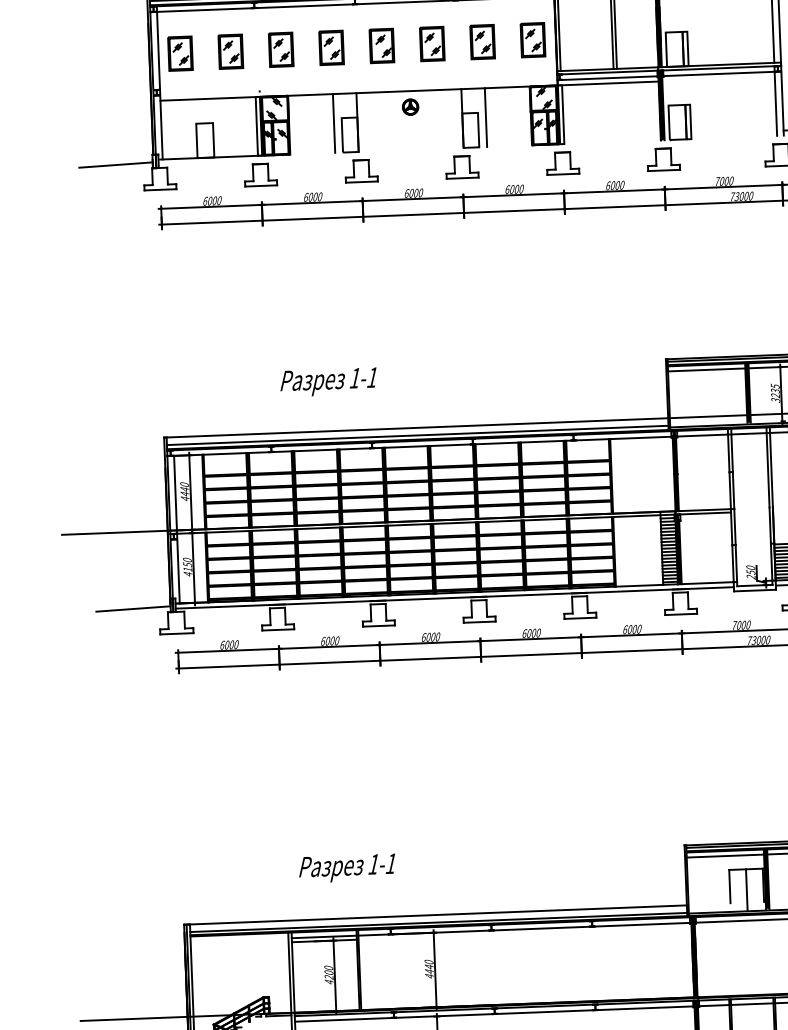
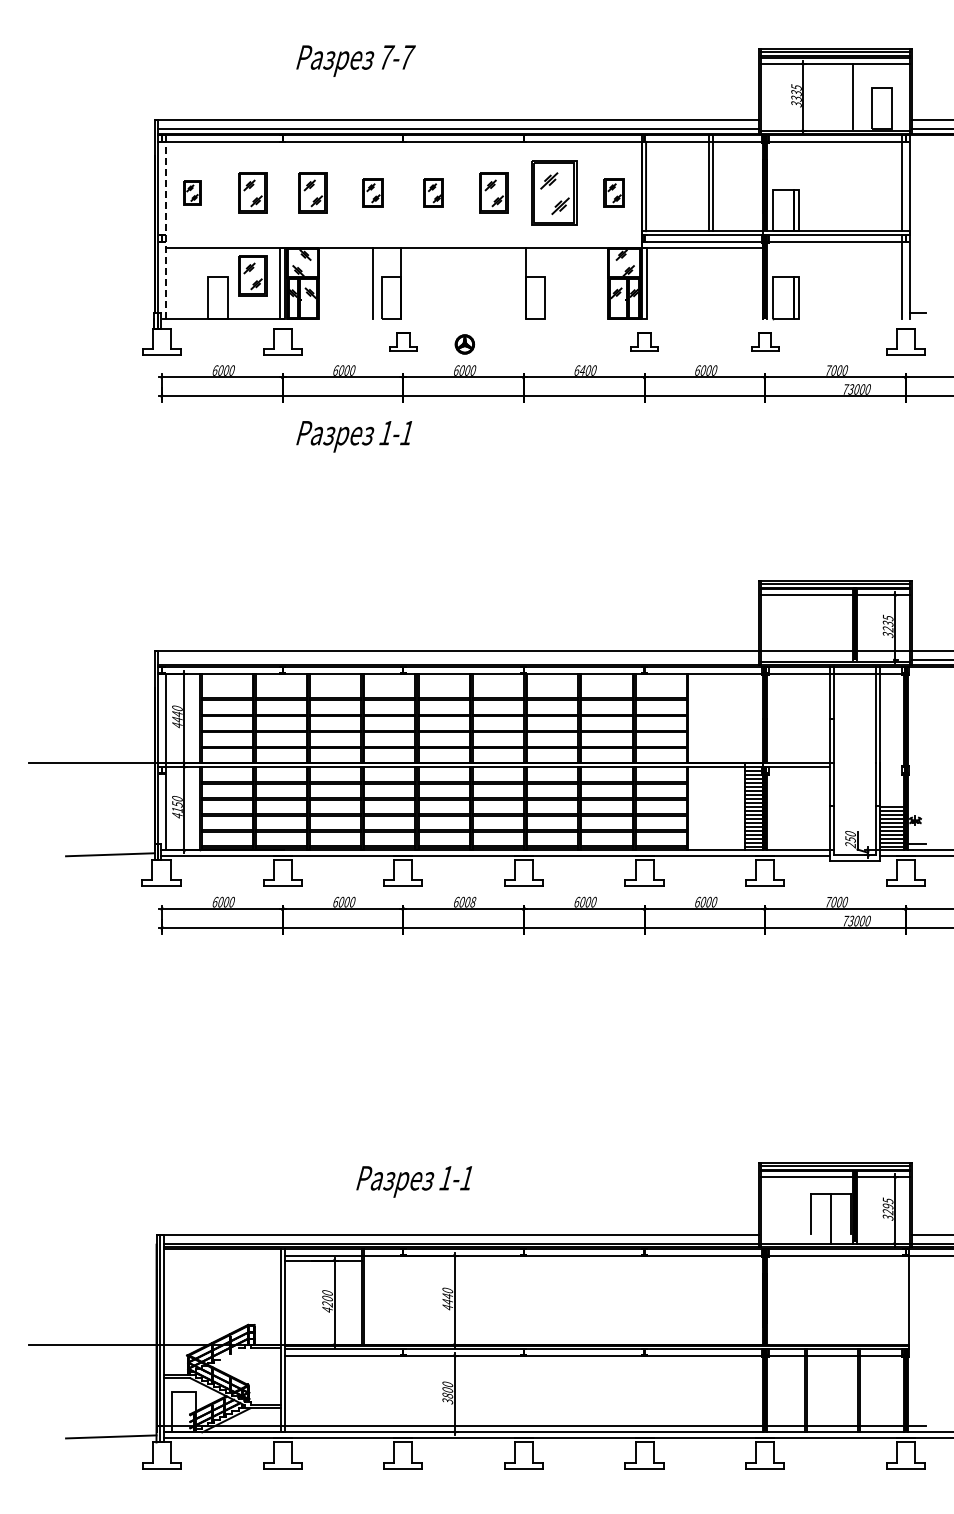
part: (532, 39) -> (613, 192), size x0.7
part: (482, 41) -> (553, 192), size x1.6
part: (381, 45) -> (433, 192), size x0.7
part: (330, 47) -> (372, 192), size x0.7
part: (179, 53) -> (191, 192), size x0.6
line: (160, 83) -> (166, 227), solid -> dashed
part: (410, 107) -> (464, 344), moved
line: (485, 117) -> (554, 283), removed
part: (233, 120) -> (252, 275), added
part: (663, 159) -> (764, 341), size x0.7
part: (562, 163) -> (644, 341), size x0.7
line: (116, 164) -> (110, 322), removed
part: (461, 167) -> (523, 341), removed
part: (360, 171) -> (402, 341), size x0.7
text: (512, 189) -> (582, 370), 6000 -> 6400
text: (328, 382) -> (354, 436), moved
line: (417, 435) -> (458, 660), removed
text: (438, 637) -> (473, 902), 6000 -> 6008
text: (347, 868) -> (414, 1181), moved

